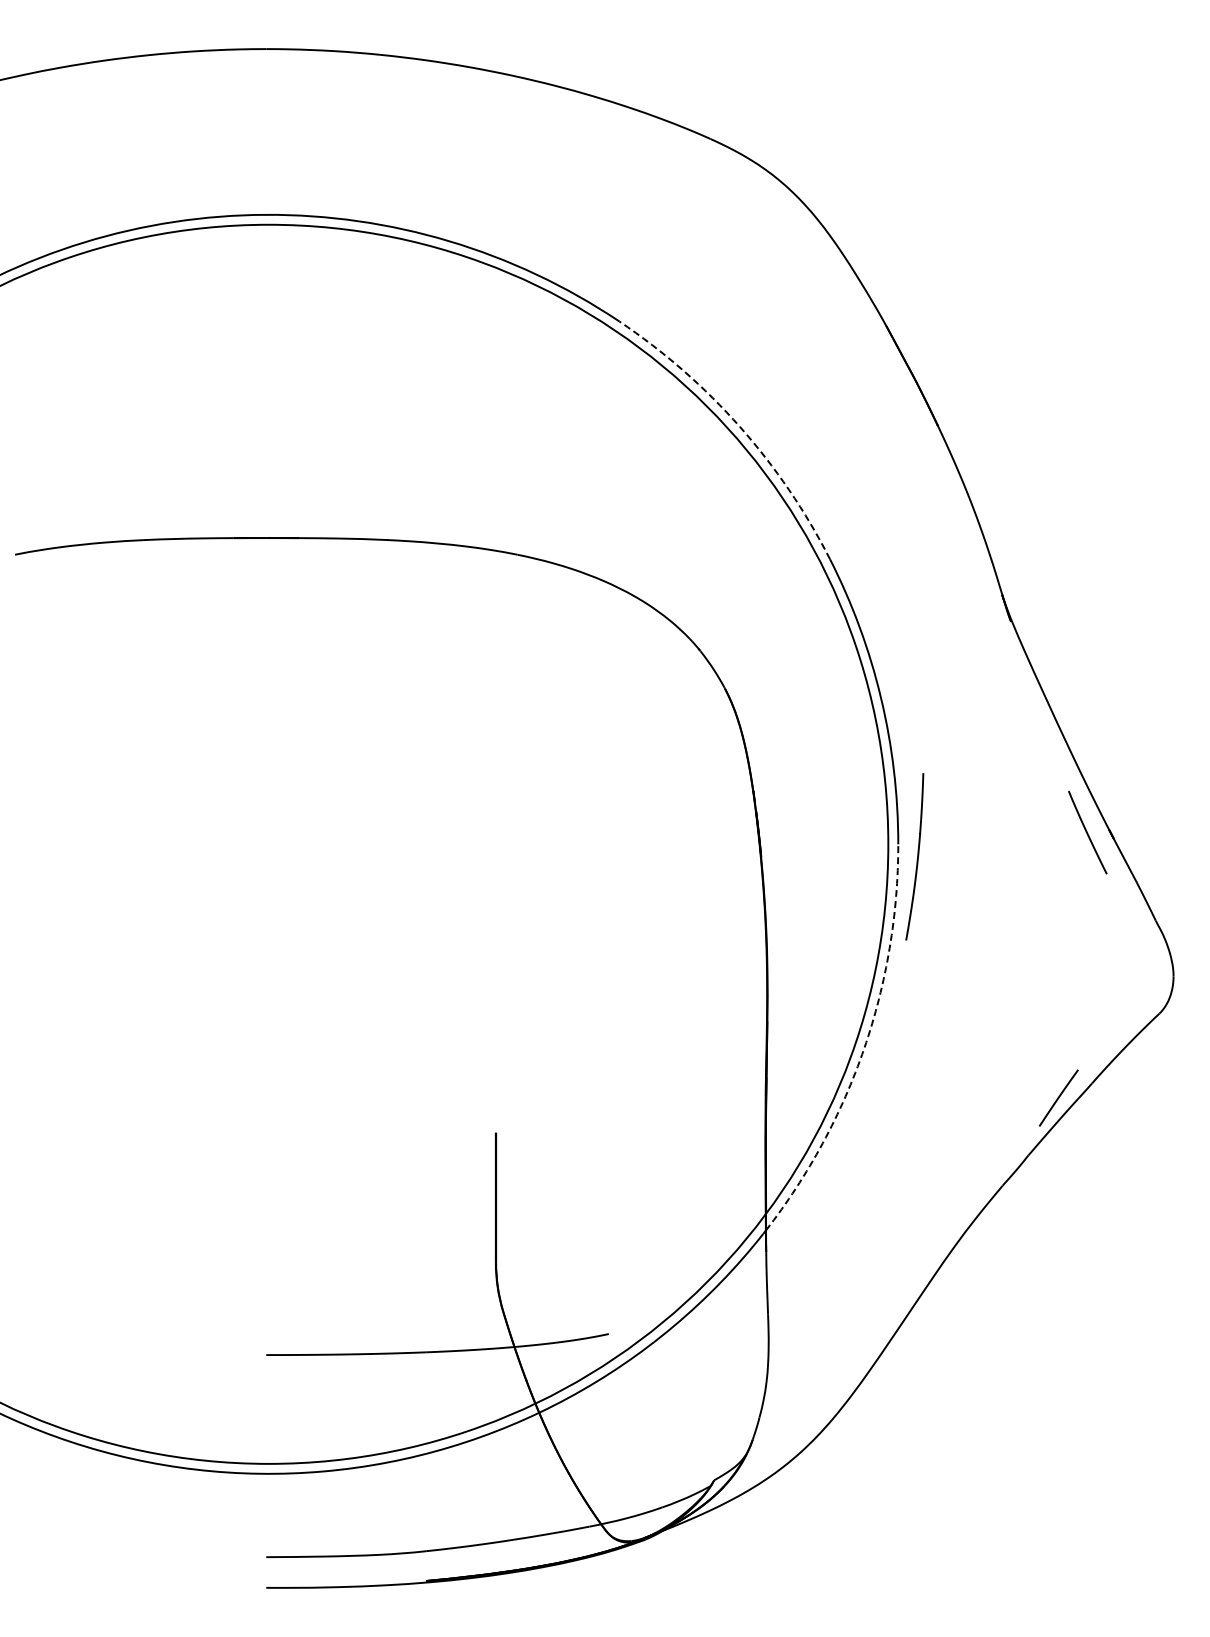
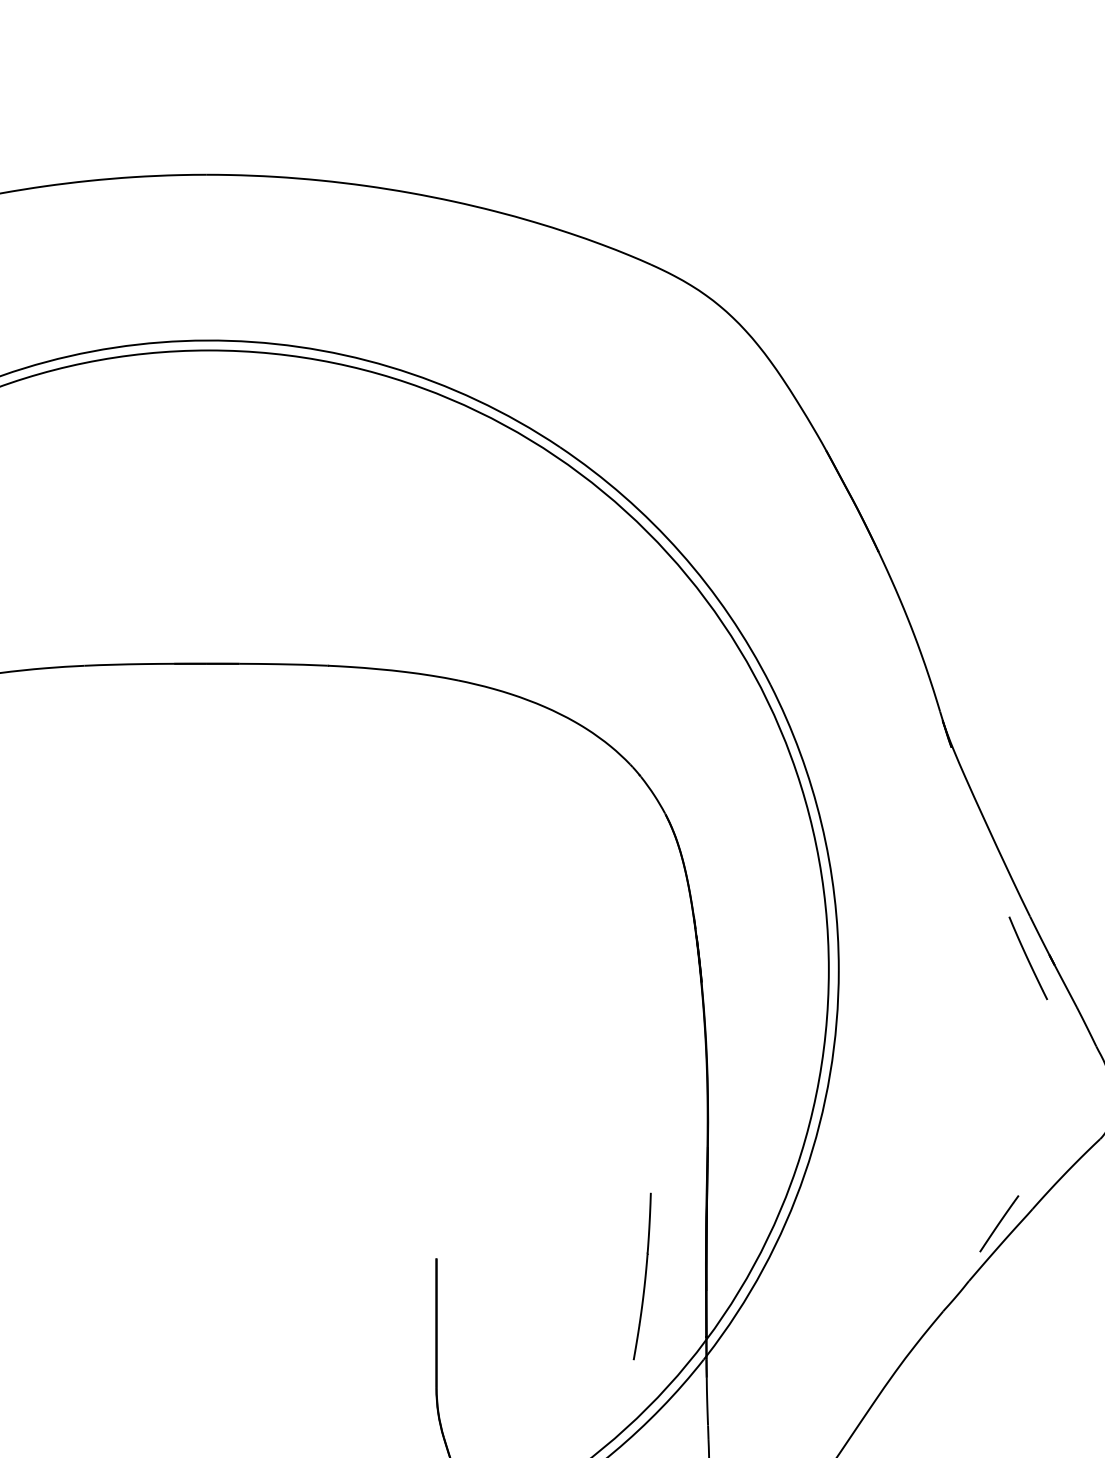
arc: (740, 426) -> (681, 552), dashed -> solid
curve: (917, 856) -> (645, 1276), moved
arc: (864, 1048) -> (805, 1174), dashed -> solid

